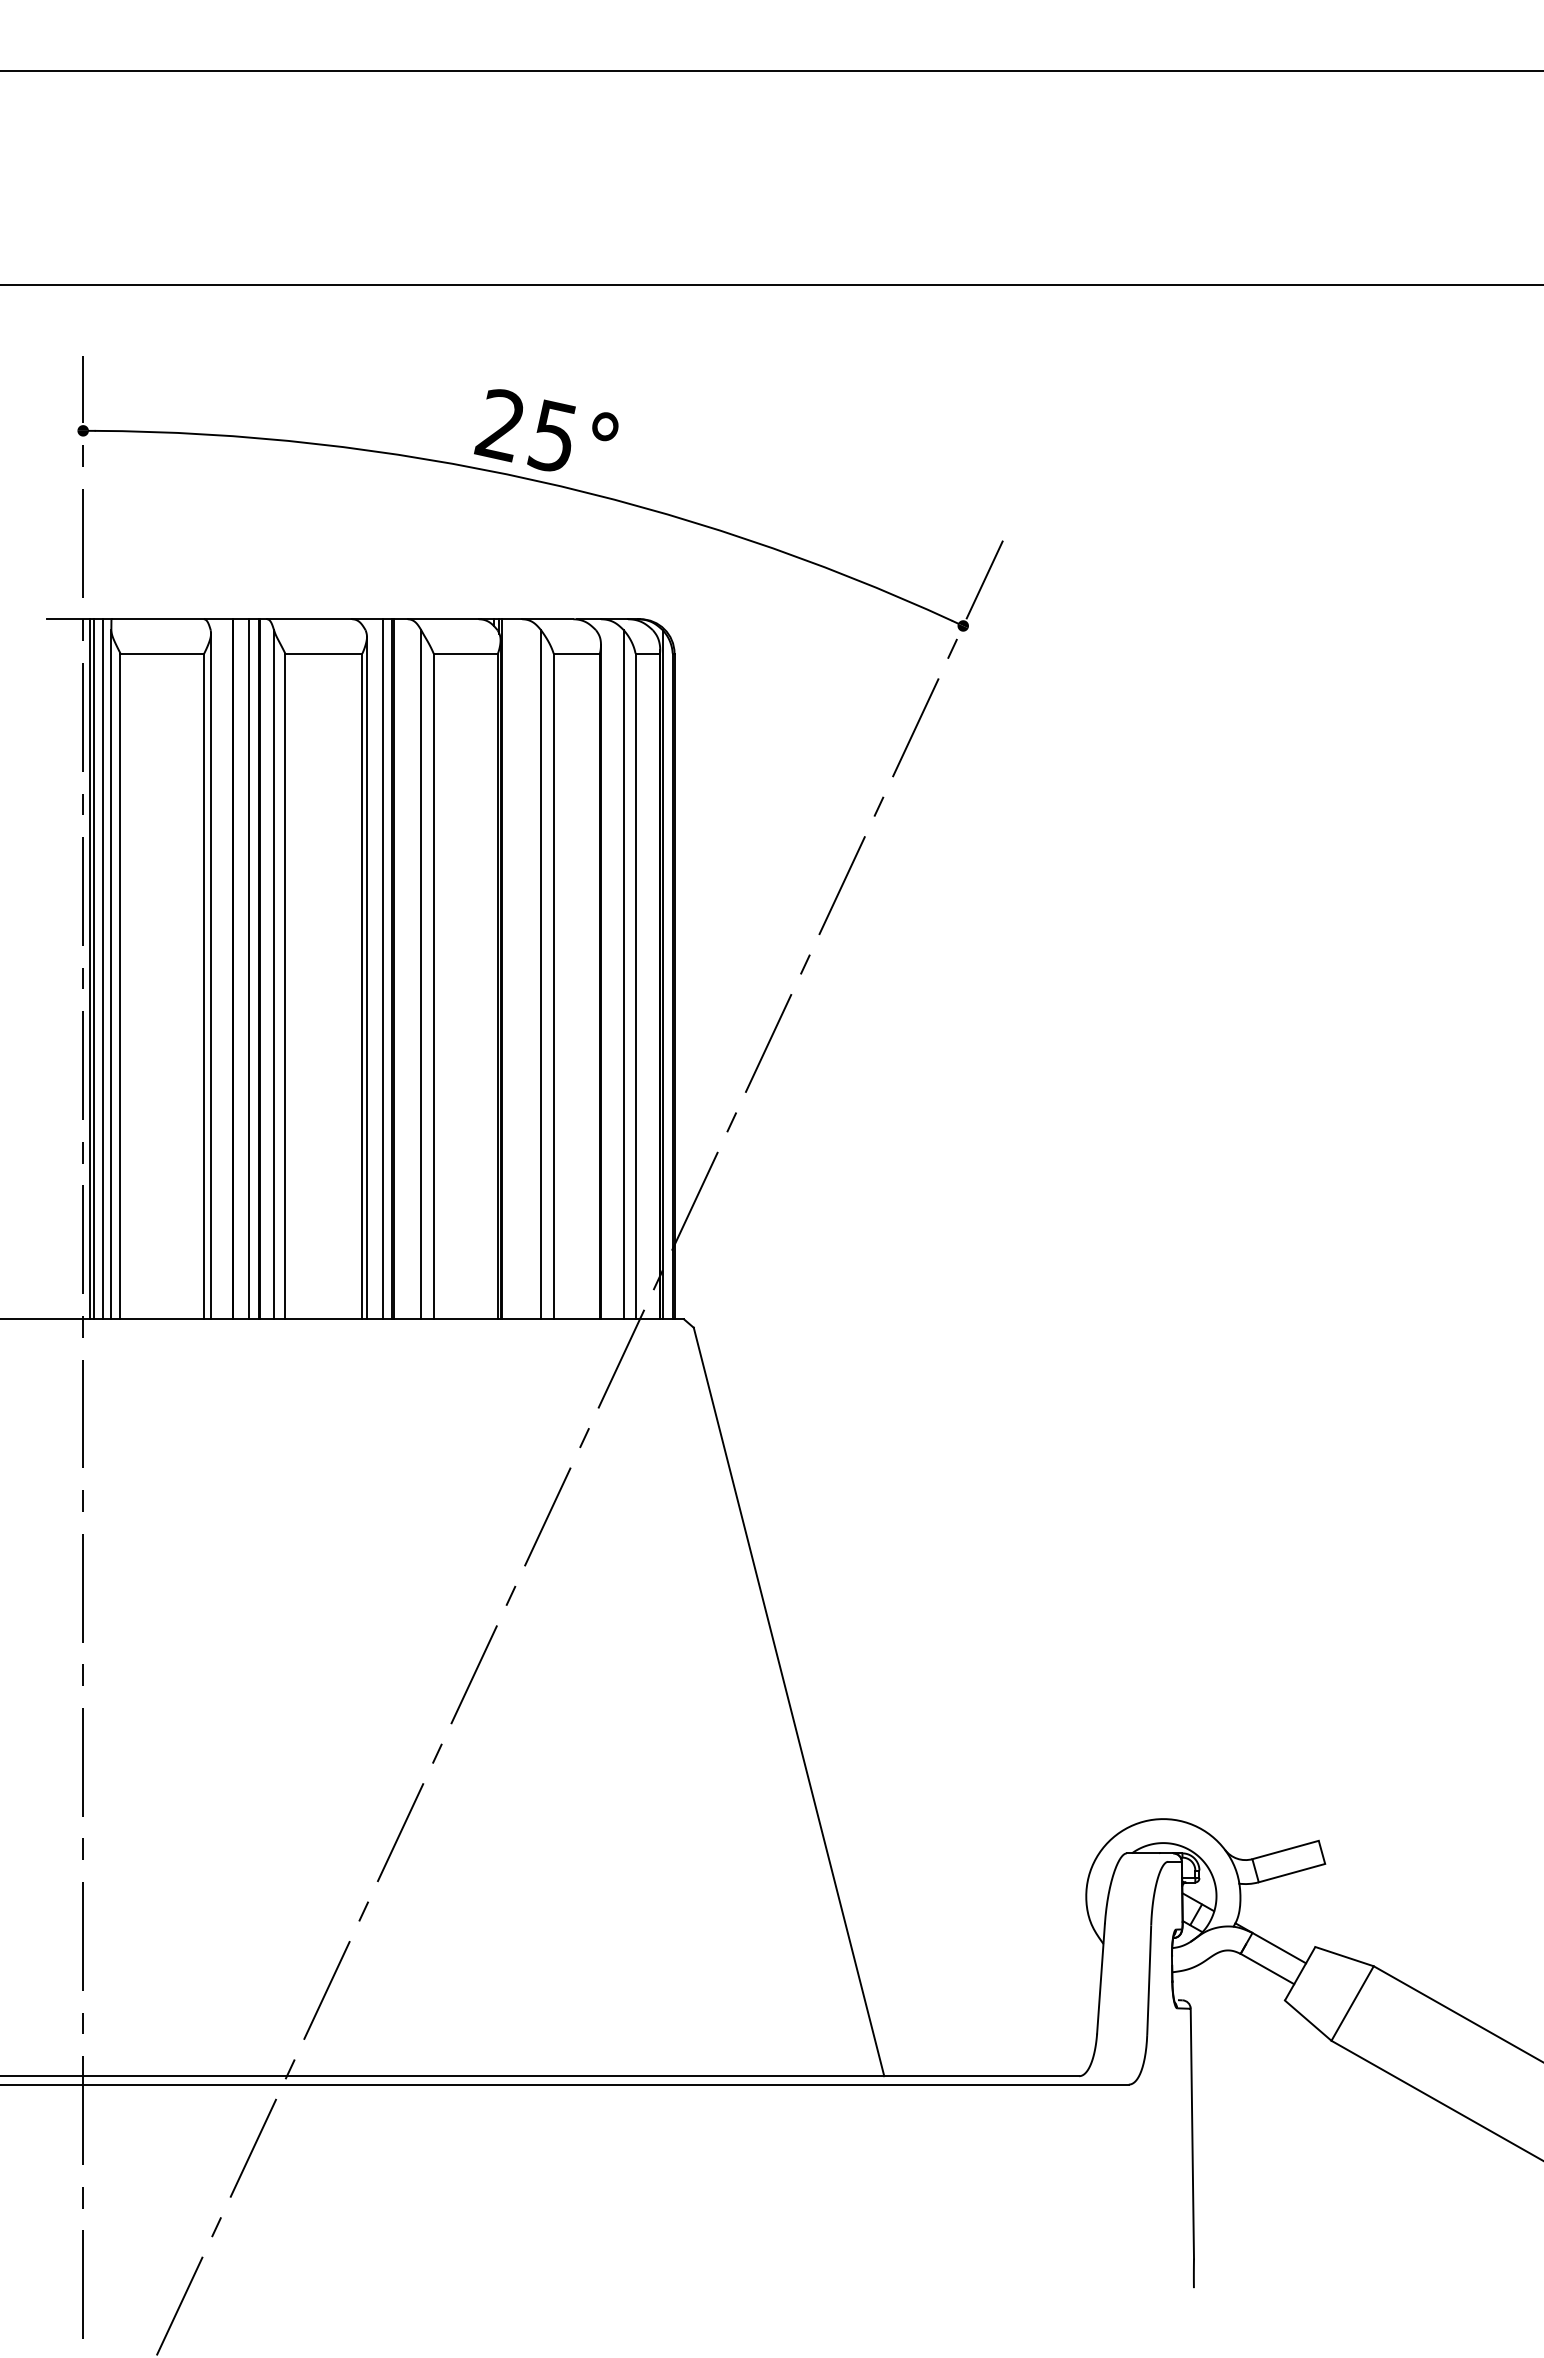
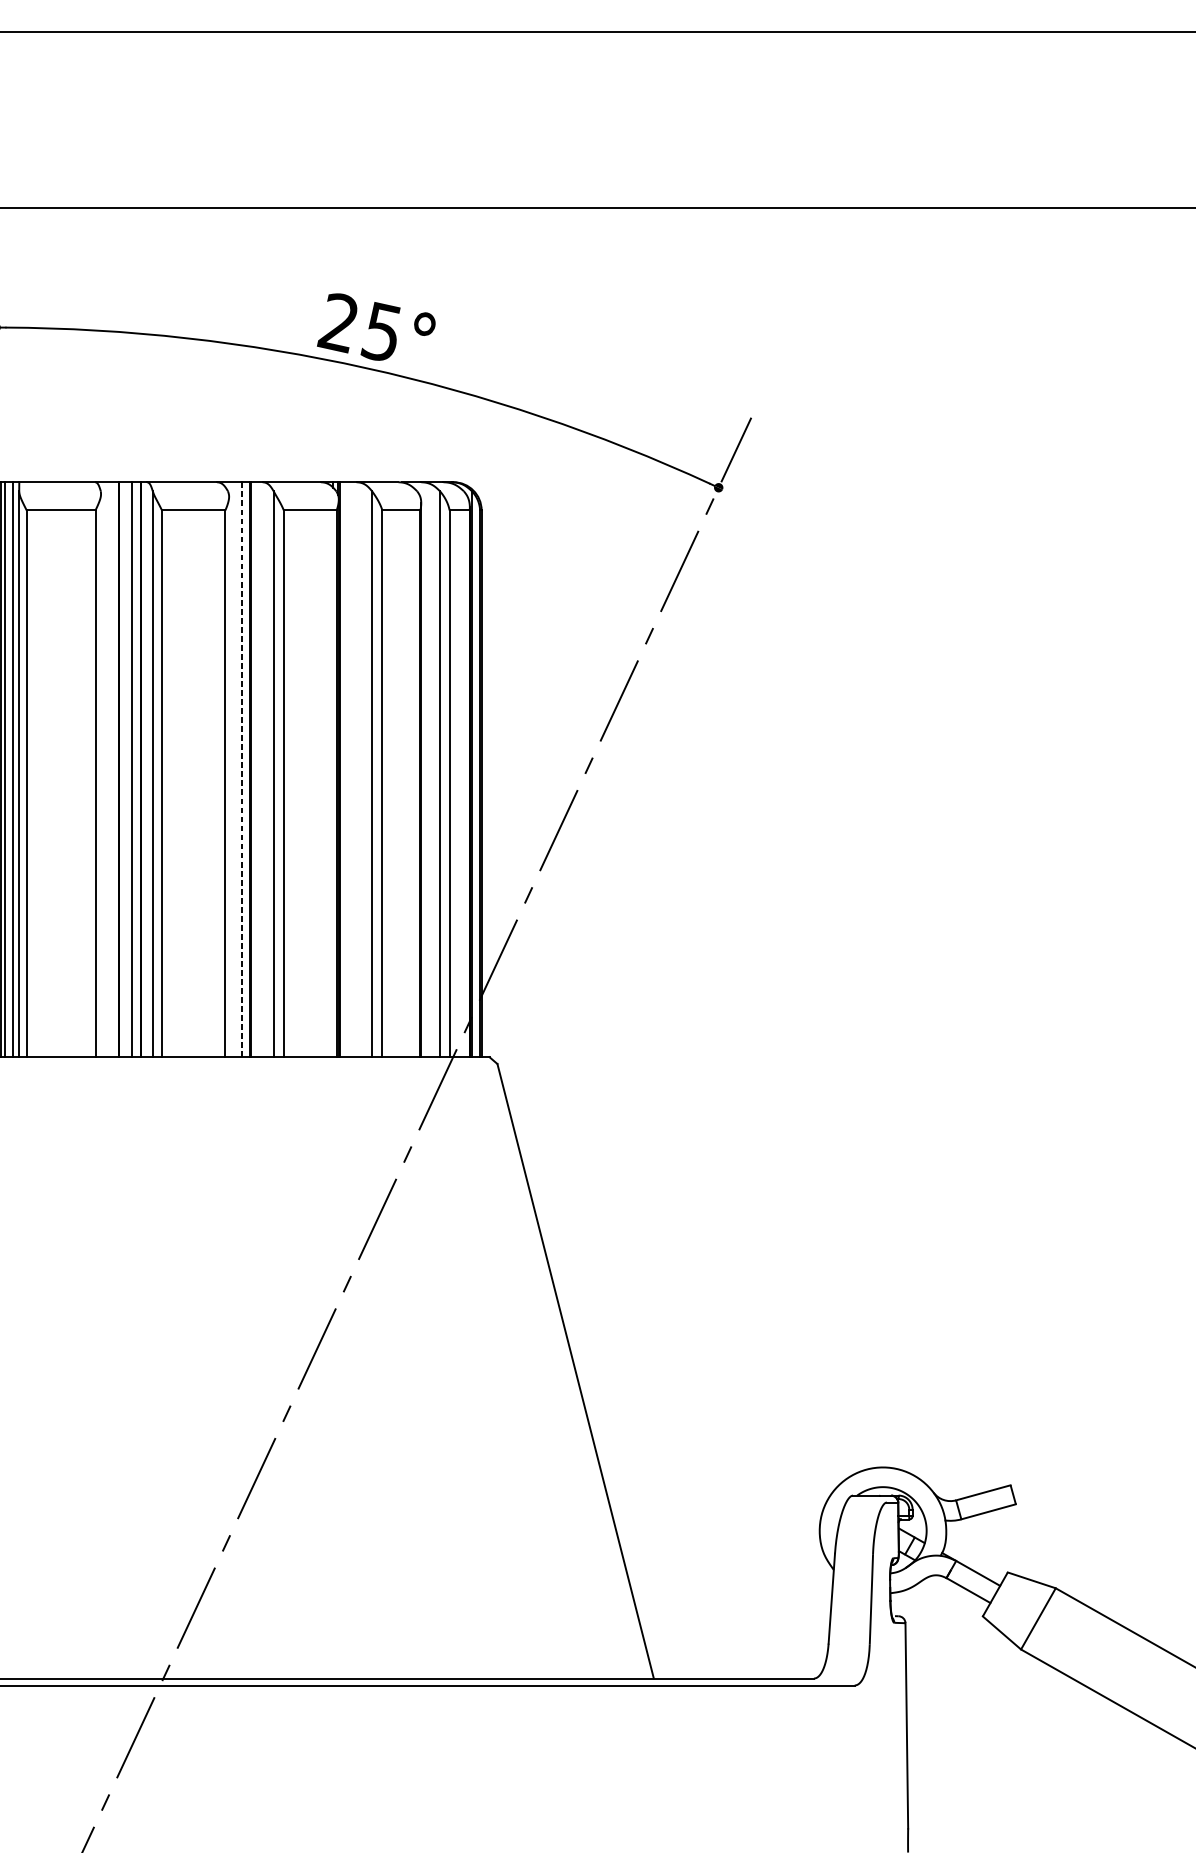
line: (383, 968) -> (242, 769), solid -> dashed
line: (211, 976) -> (101, 775), removed
line: (366, 977) -> (228, 776), removed

